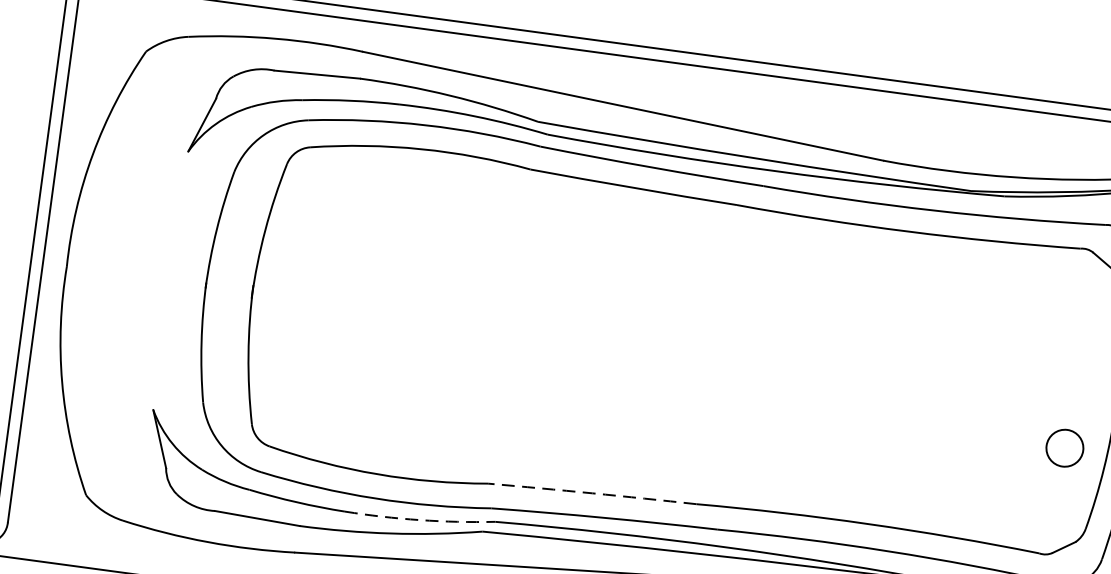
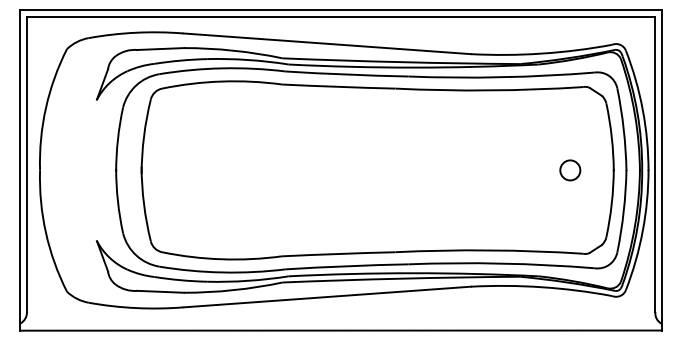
circle: (1065, 448) -> (570, 170), moved
arc: (591, 492) -> (338, 253), dashed -> solid
arc: (420, 519) -> (248, 280), dashed -> solid

